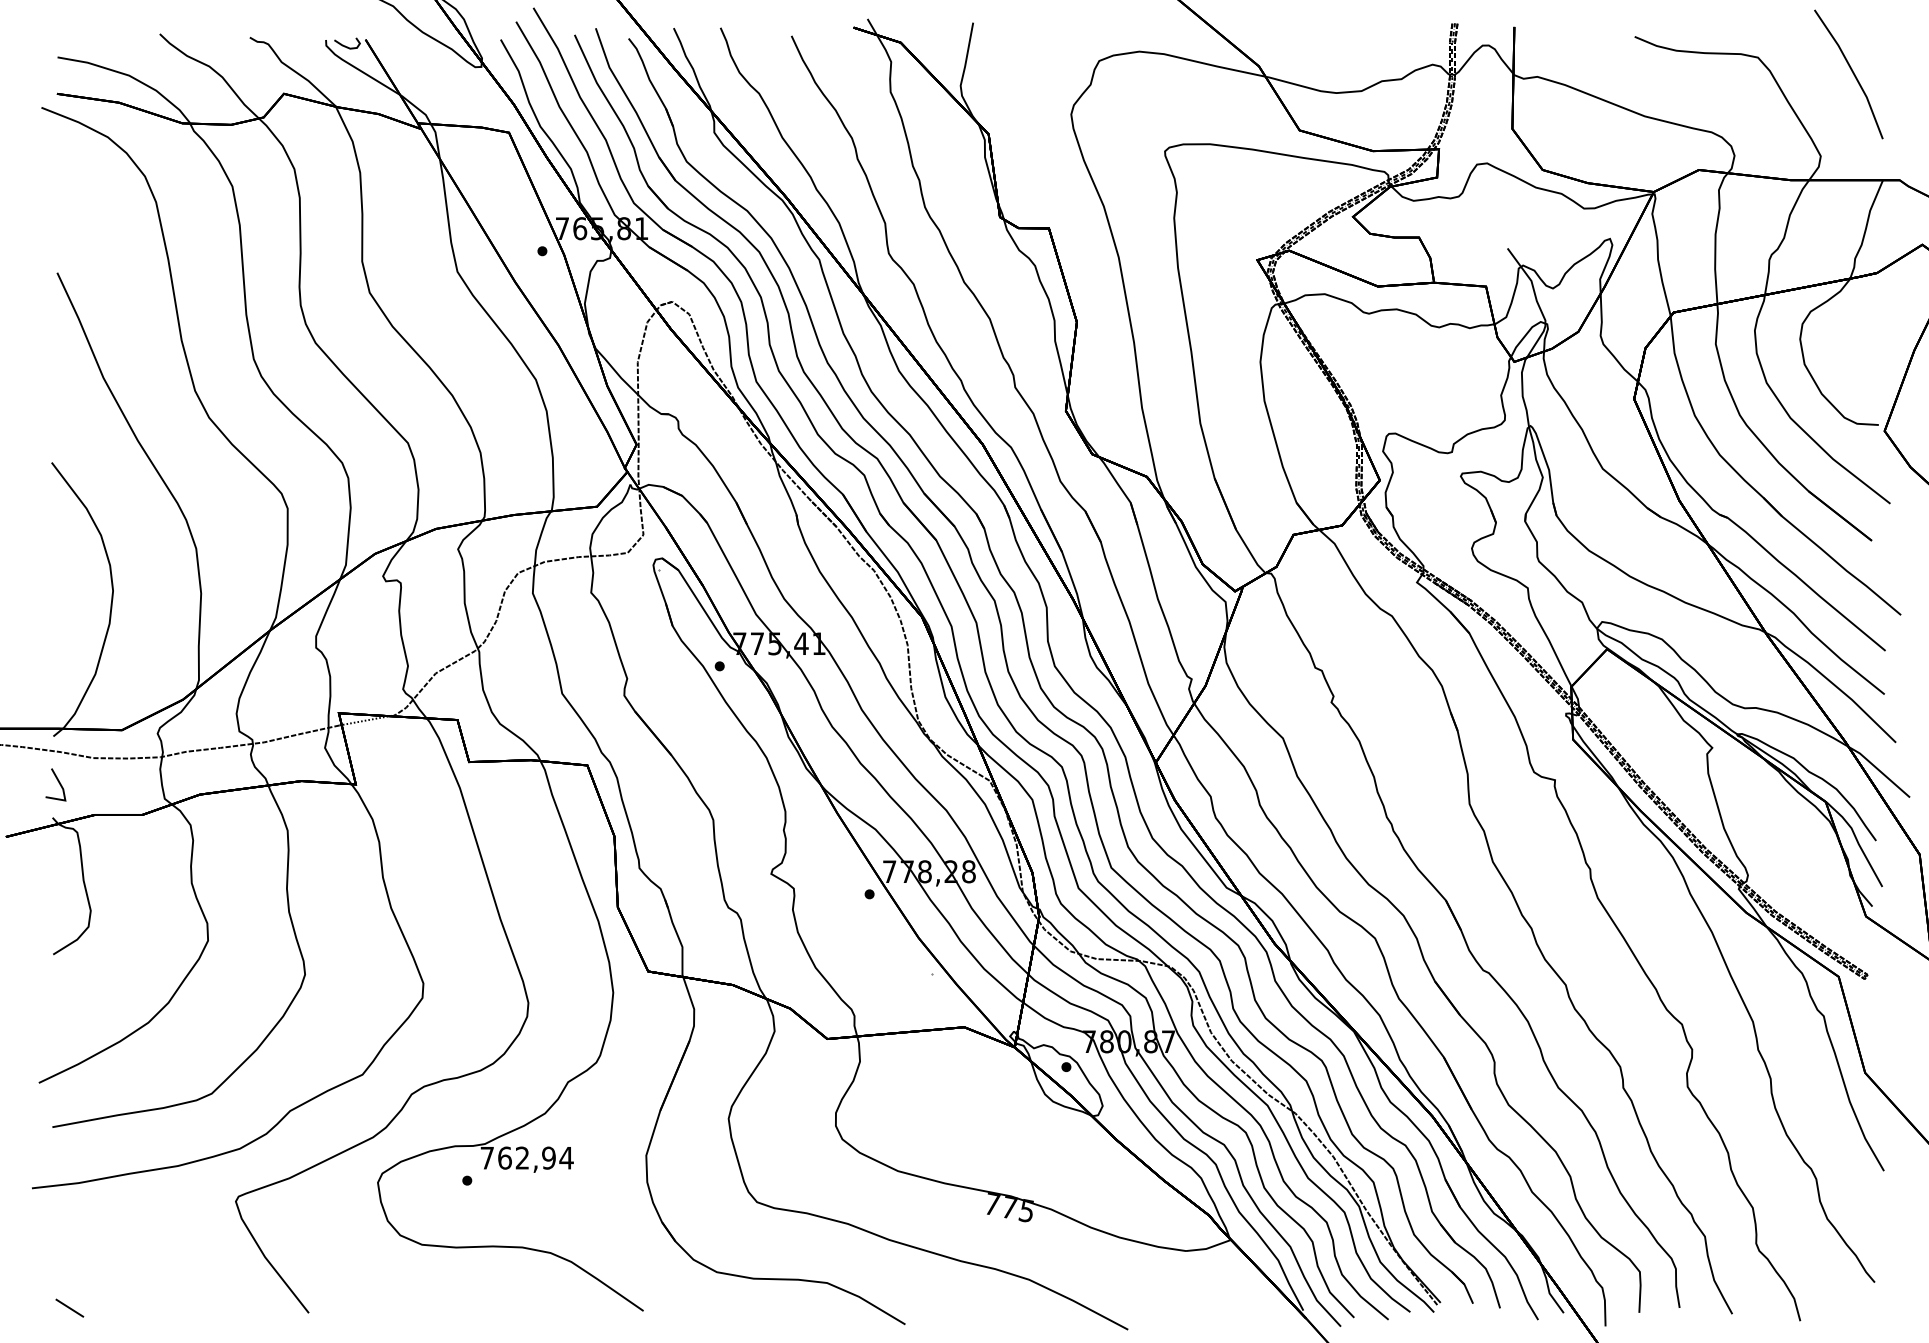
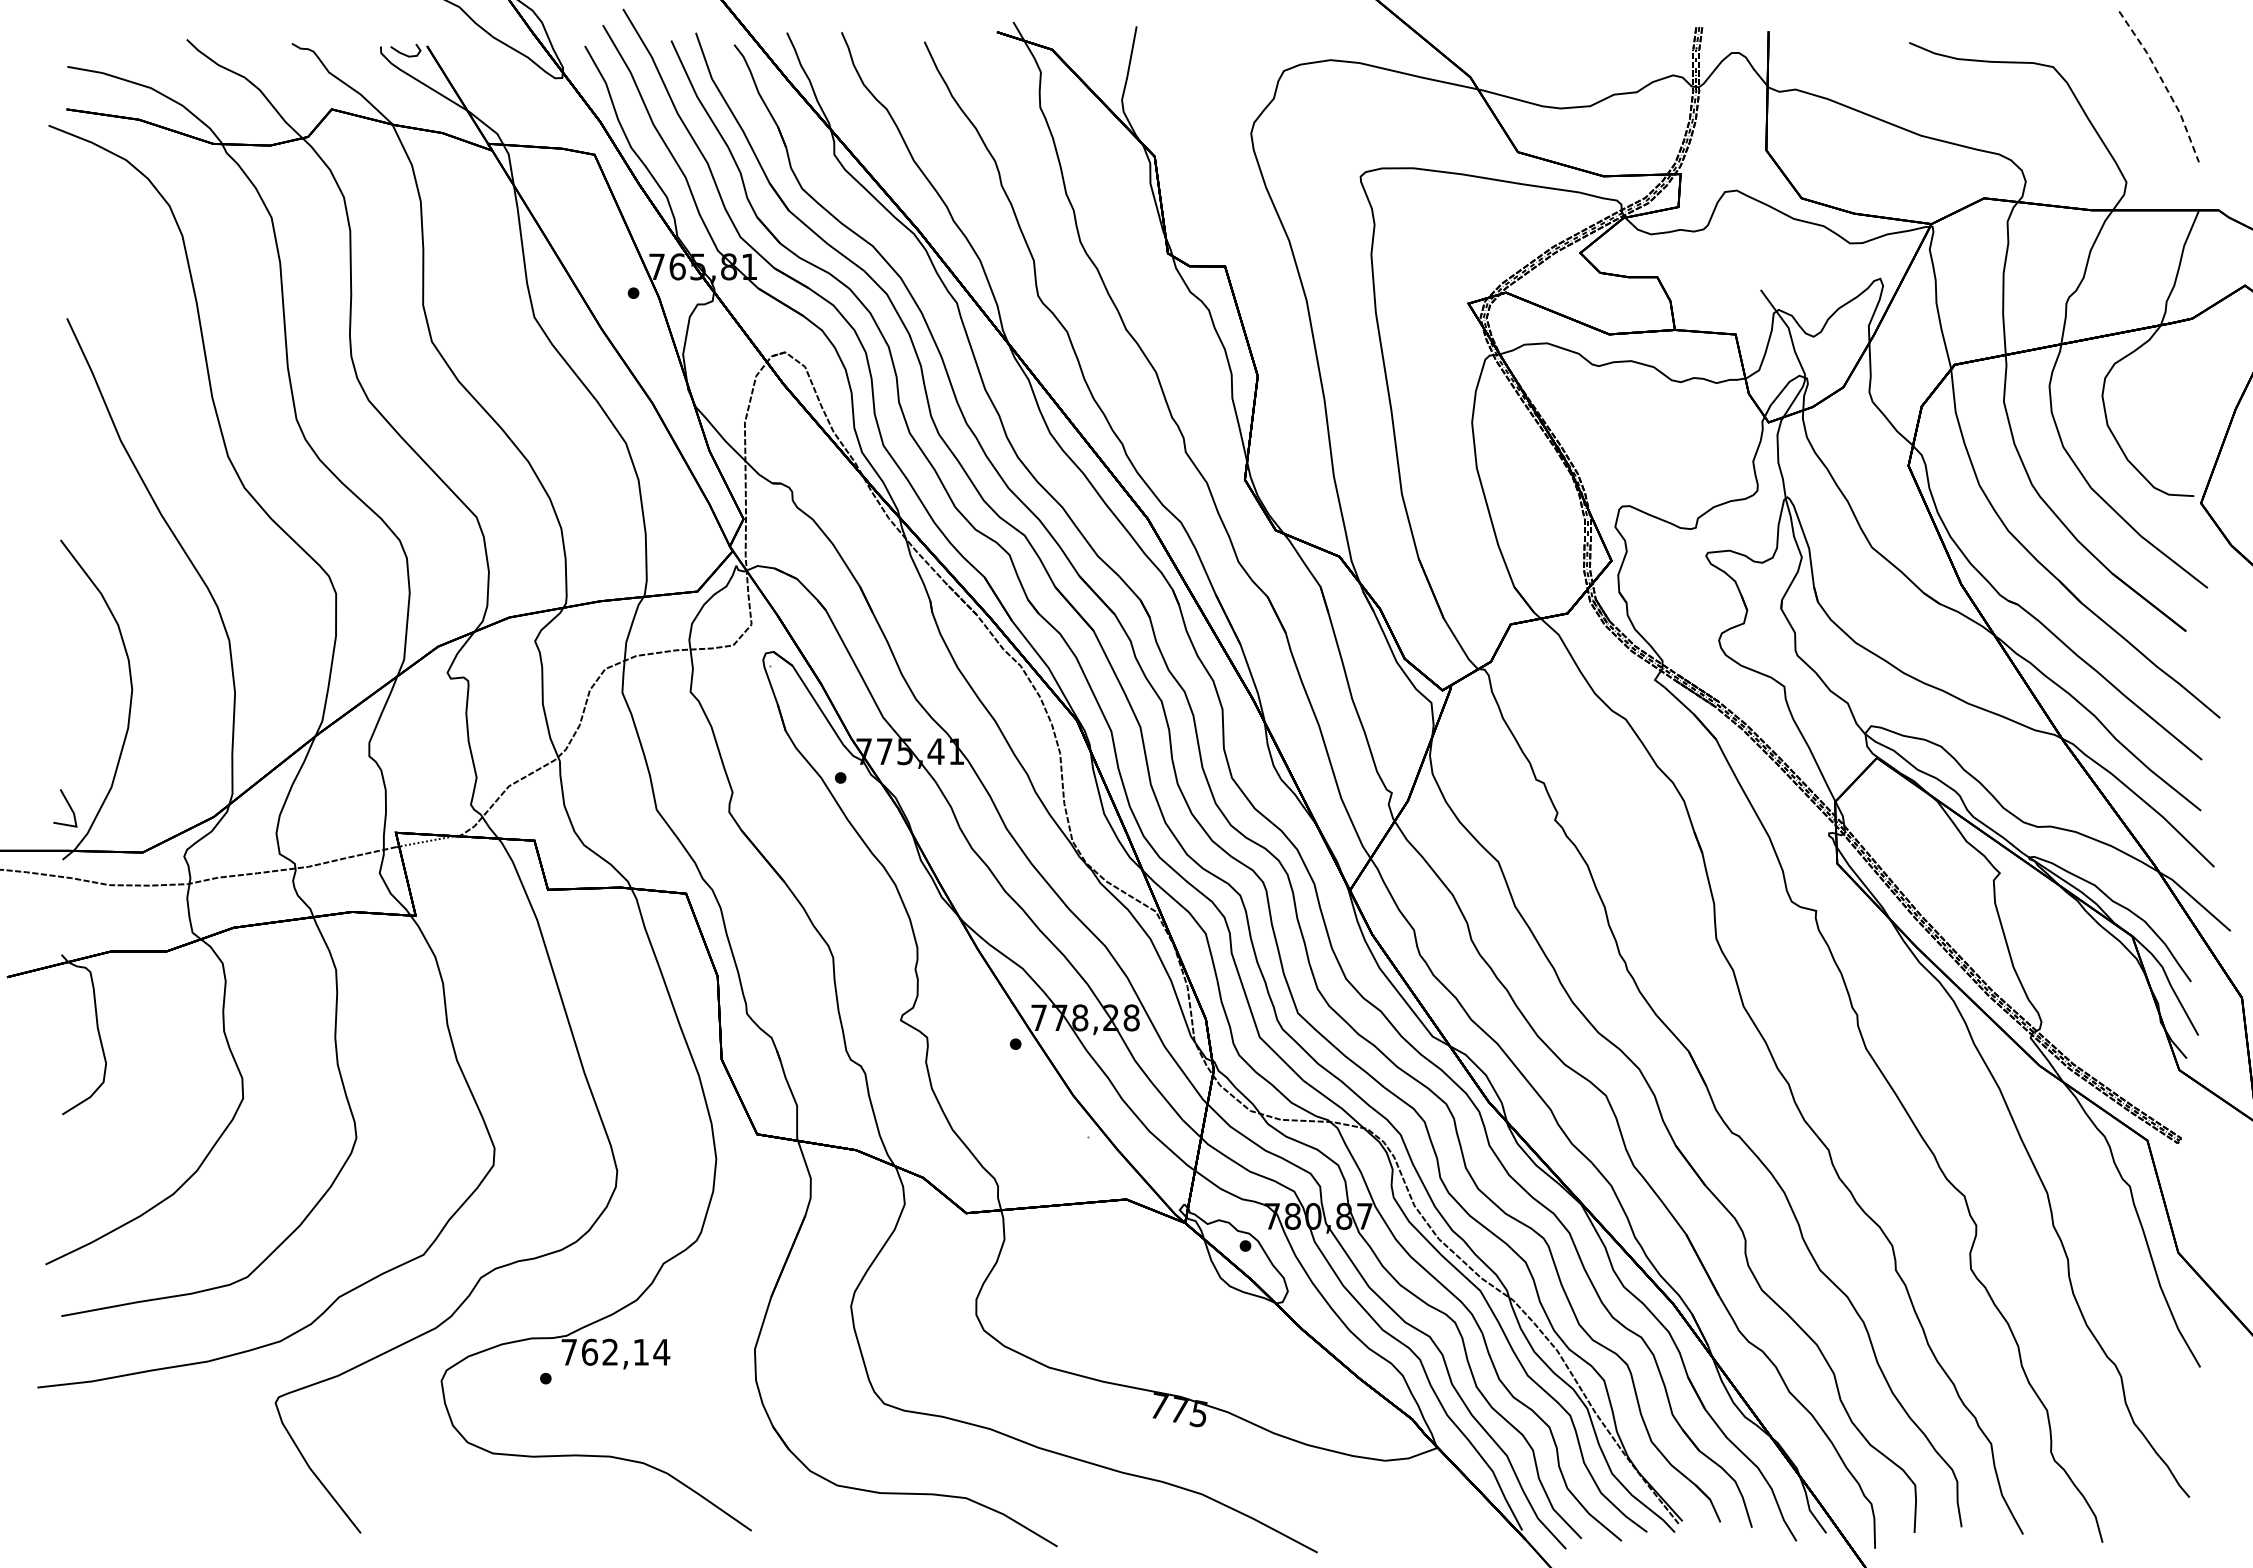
line: (1853, 72) -> (2164, 84), solid -> dashed
line: (59, 784) -> (69, 807), moved
text: (549, 1157) -> (641, 1351), 762,94 -> 762,14
line: (69, 1308) -> (81, 1527), removed

